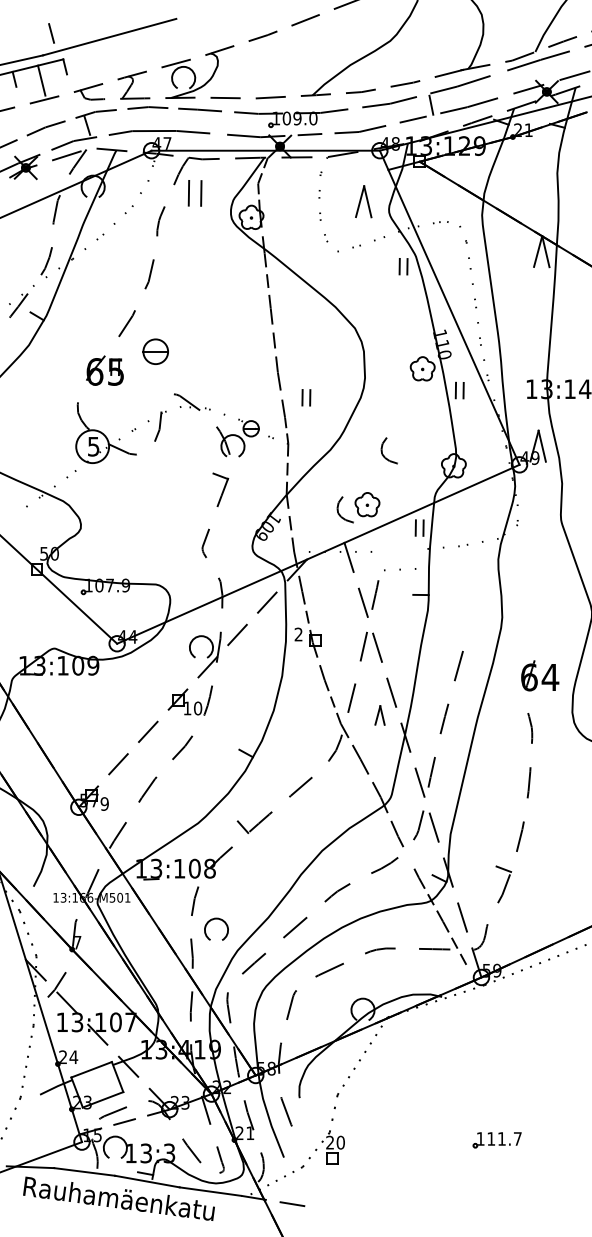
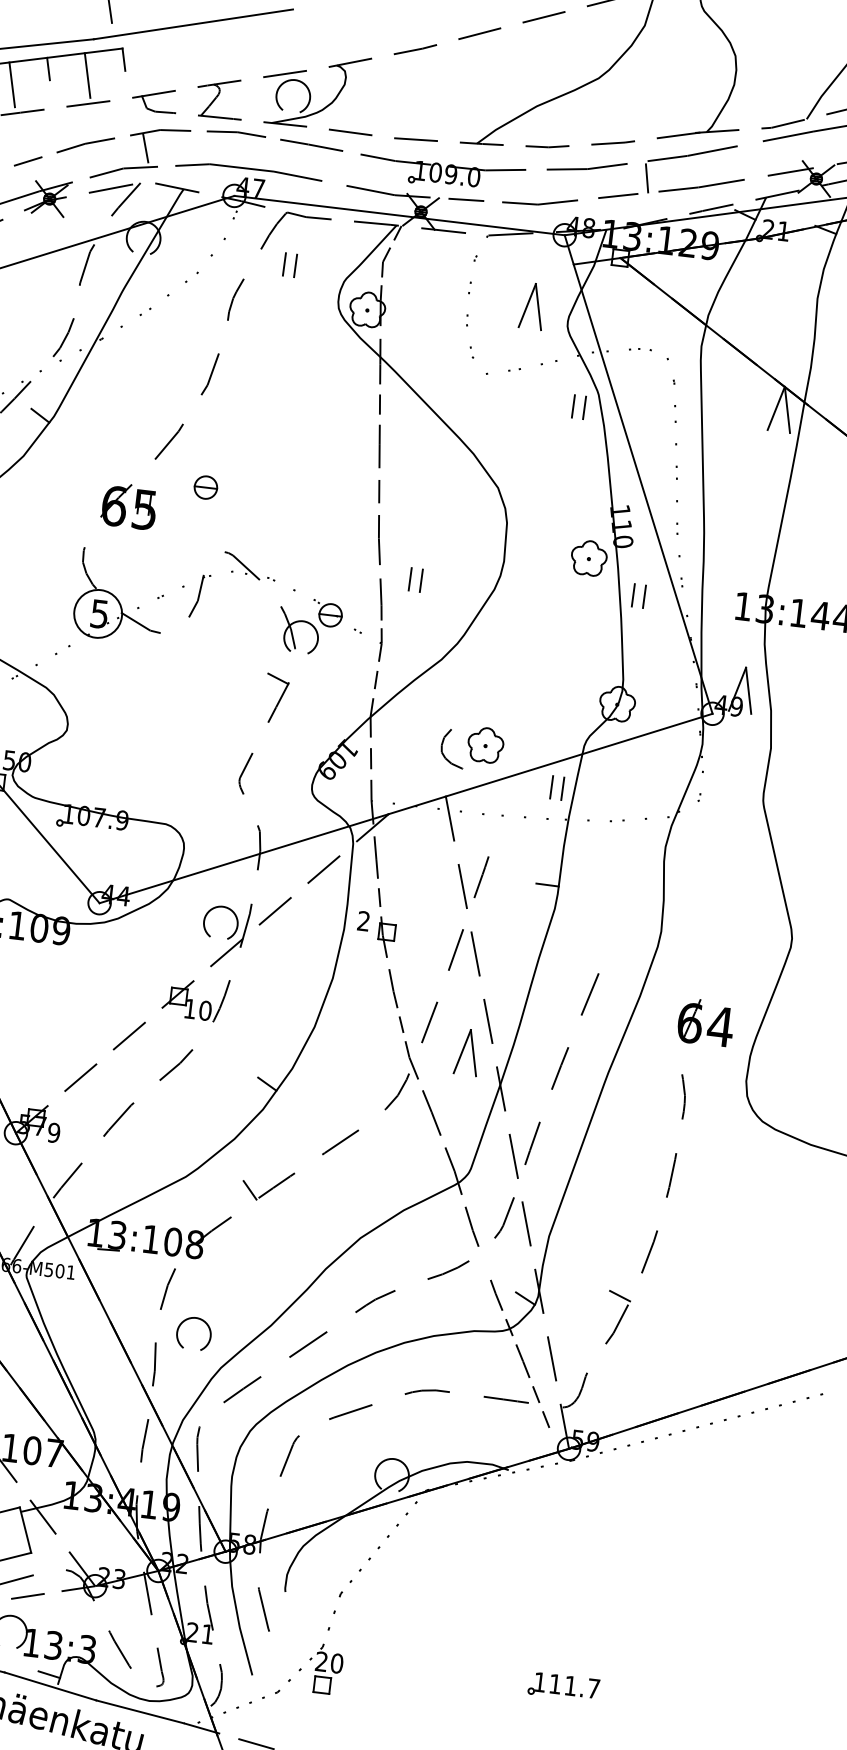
part: (194, 193) -> (289, 265), size x0.62
part: (155, 351) -> (205, 487), size x0.62
curve: (382, 450) -> (516, 669), removed
line: (400, 569) -> (525, 817), moved
part: (379, 715) -> (466, 1052), size x1.67

